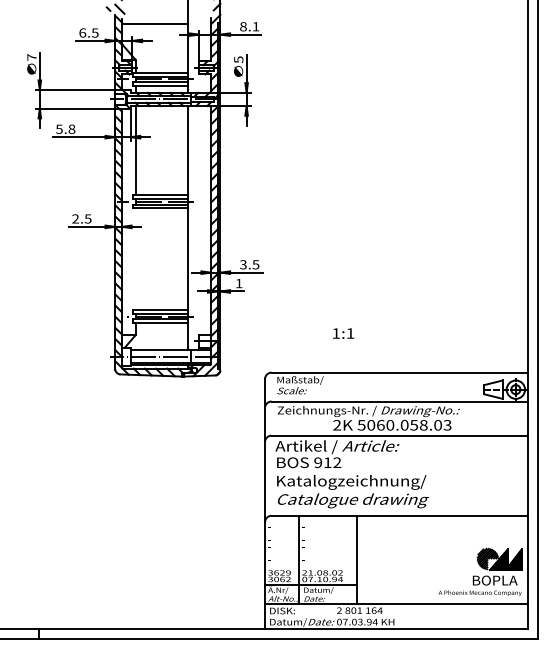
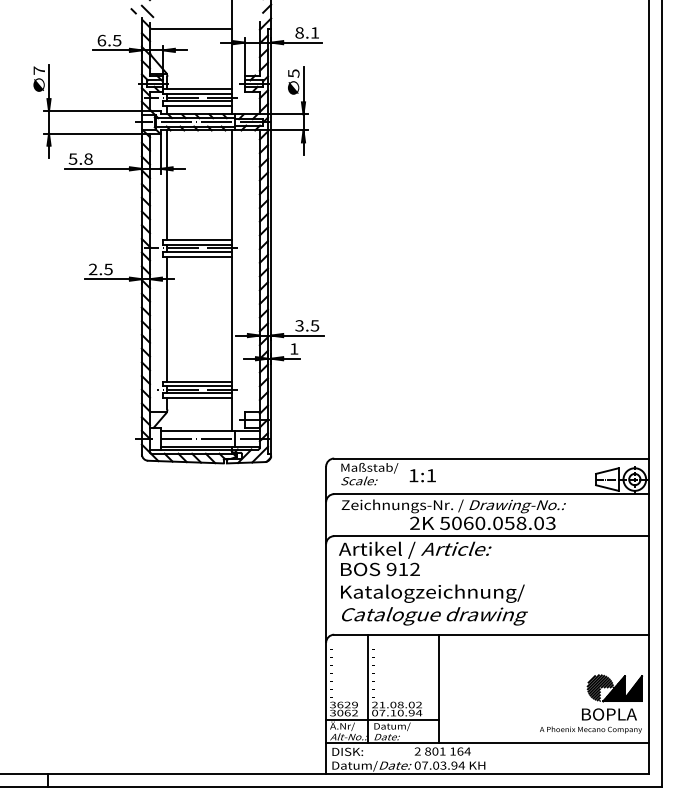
line: (136, 259) -> (167, 319), added
text: (343, 333) -> (422, 475), moved

